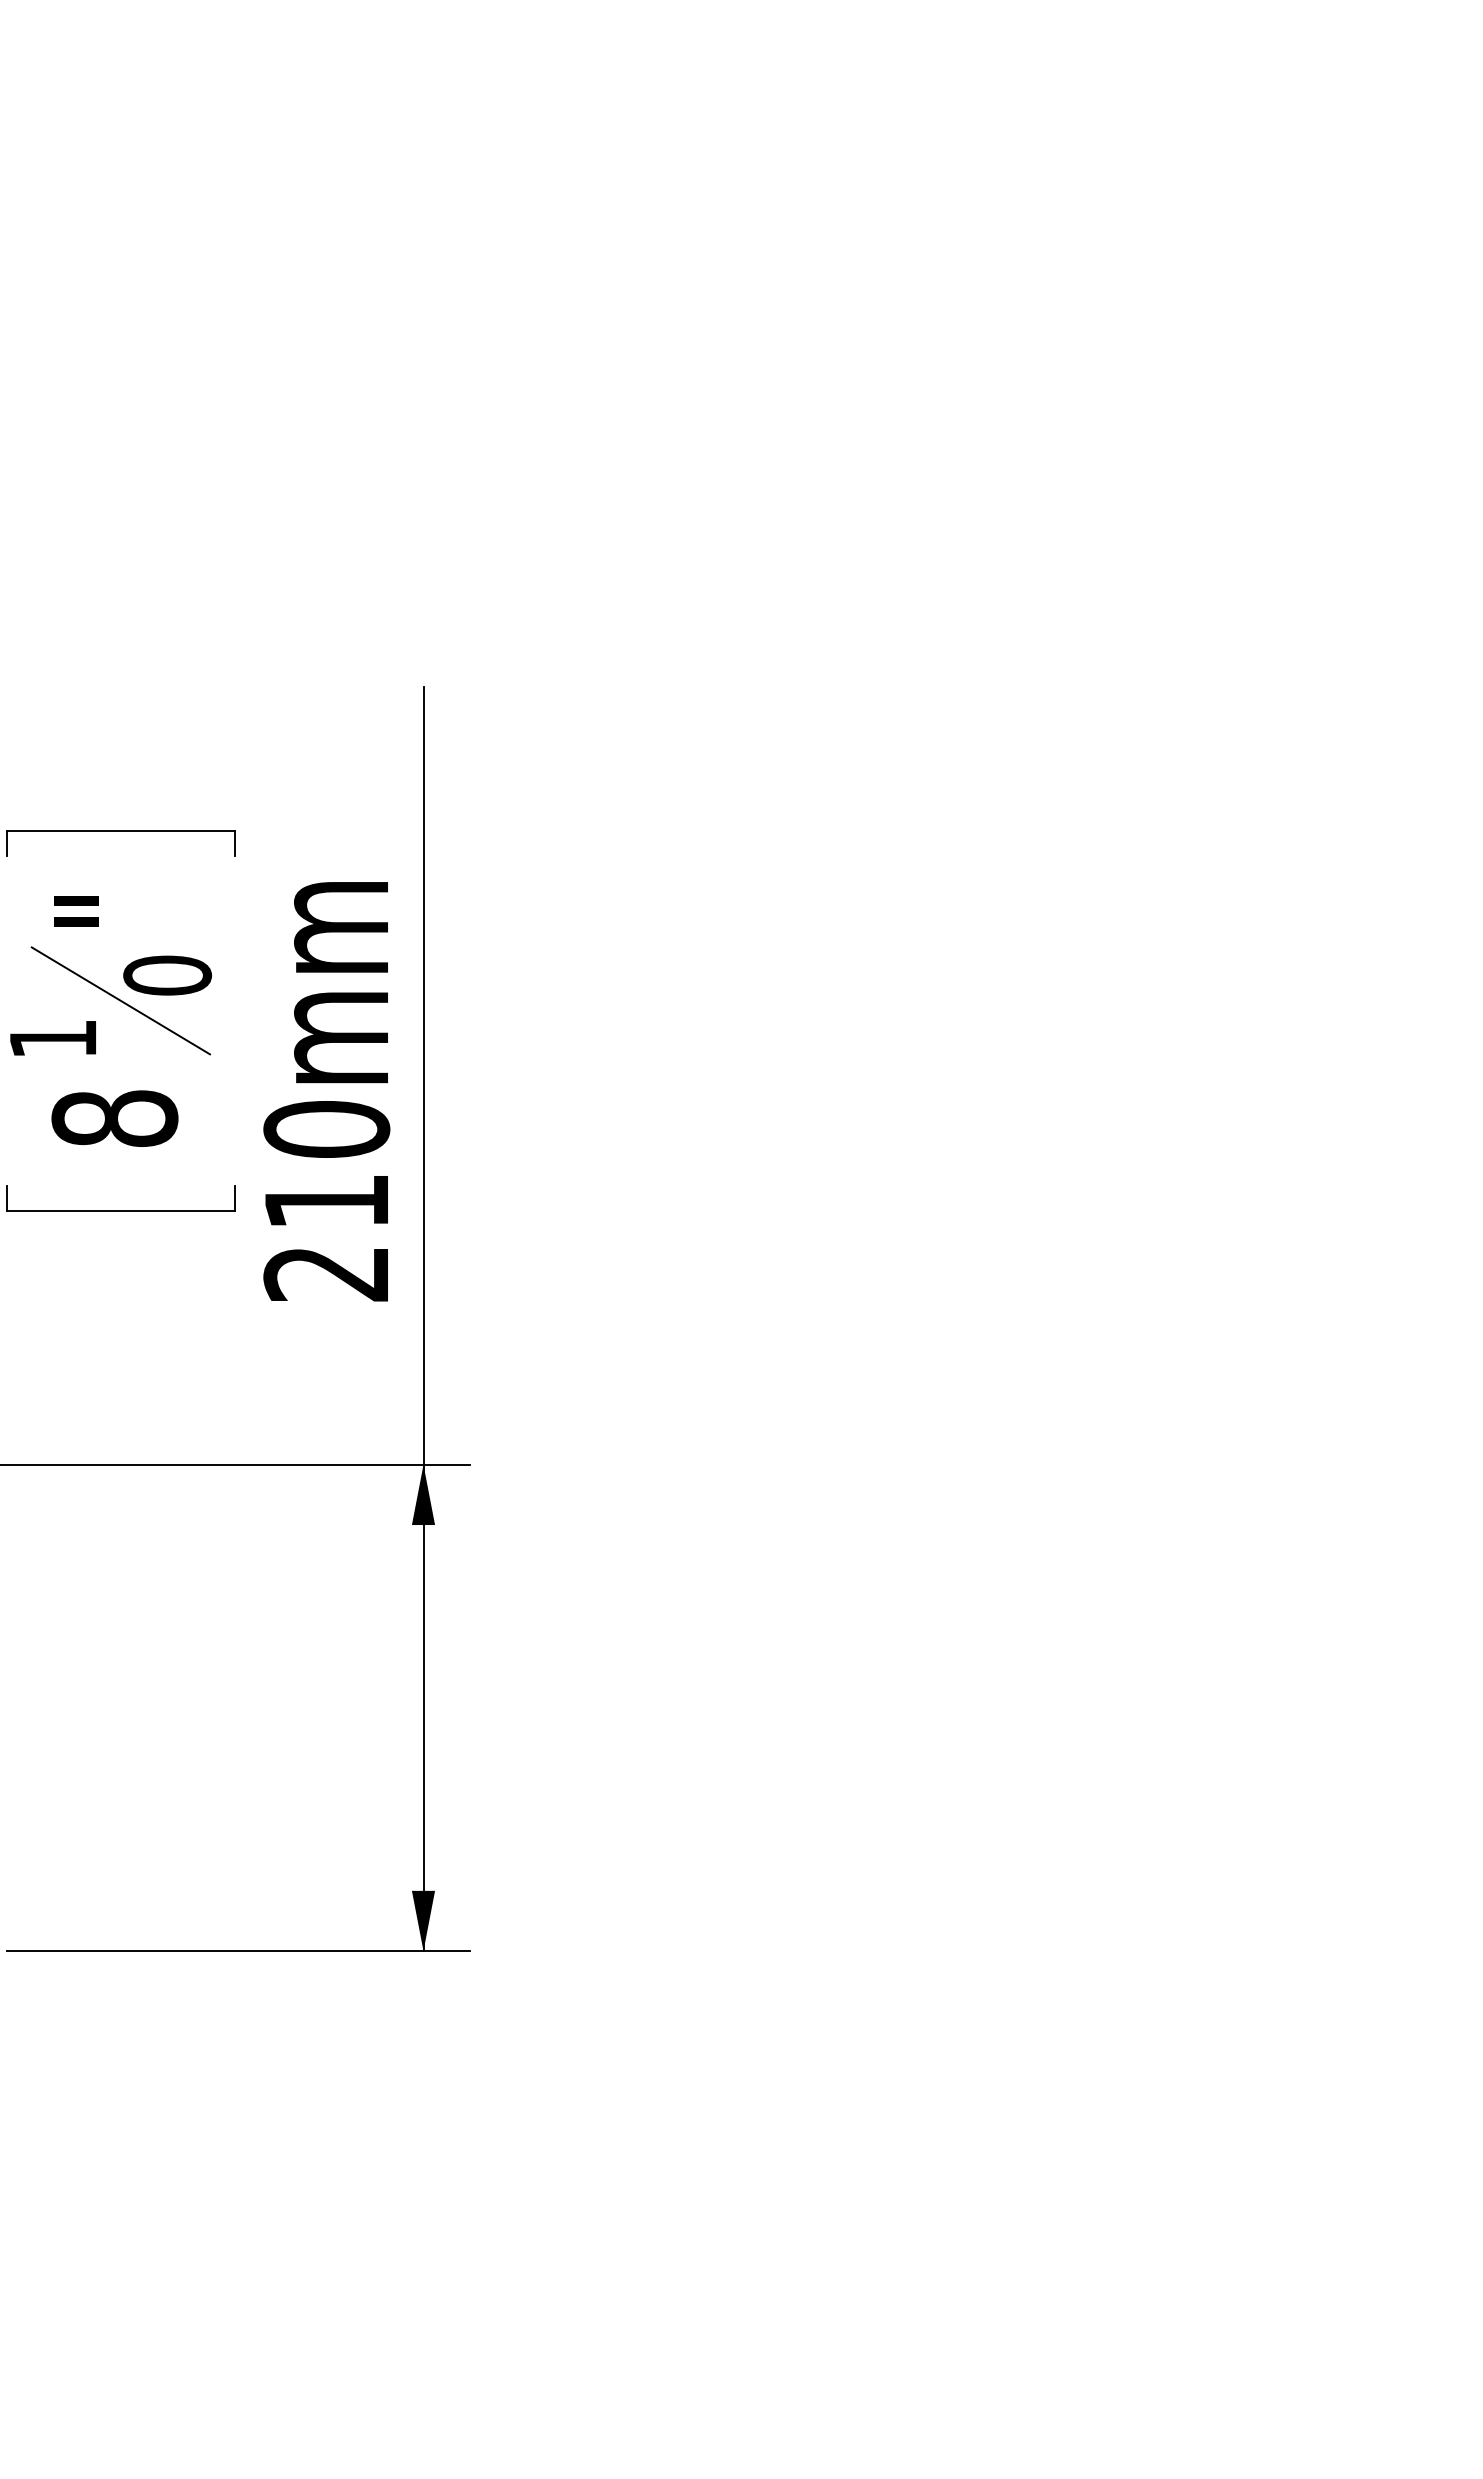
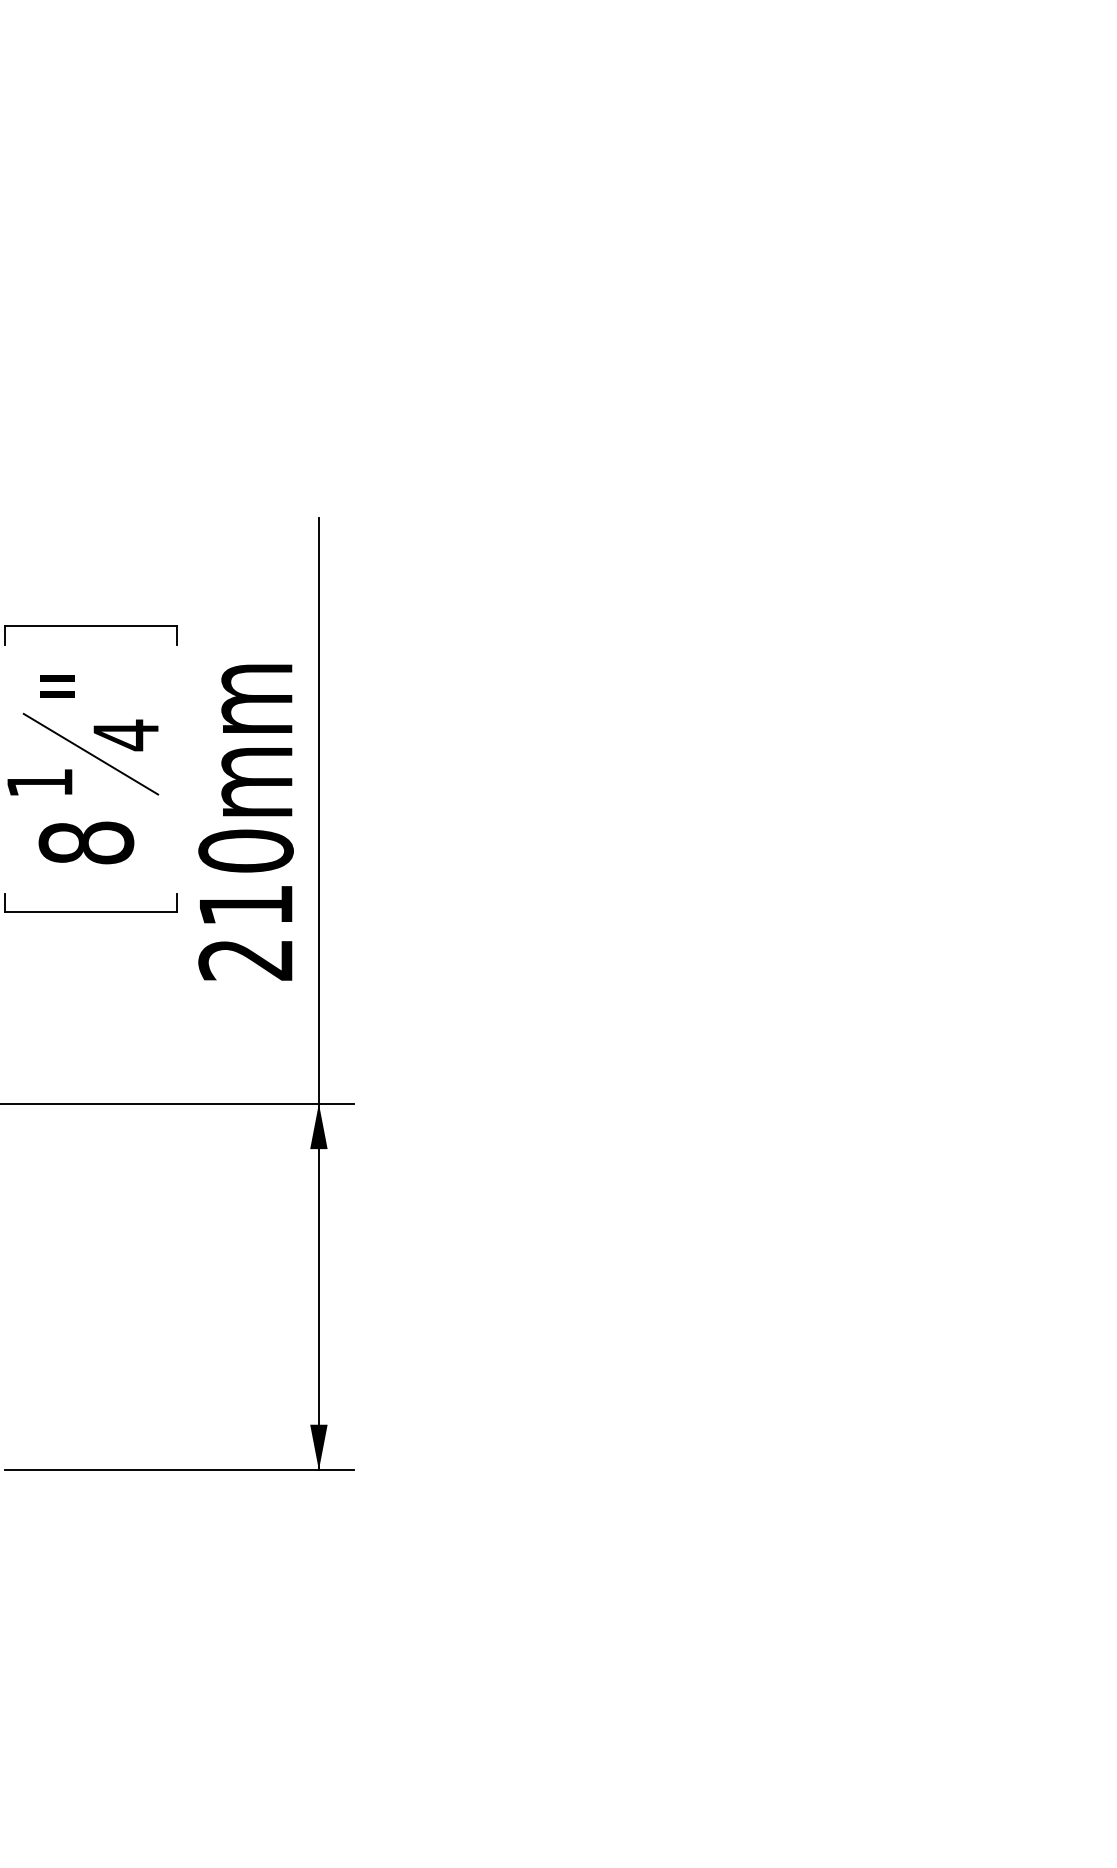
text: (167, 975) -> (126, 735), 0 -> 4

